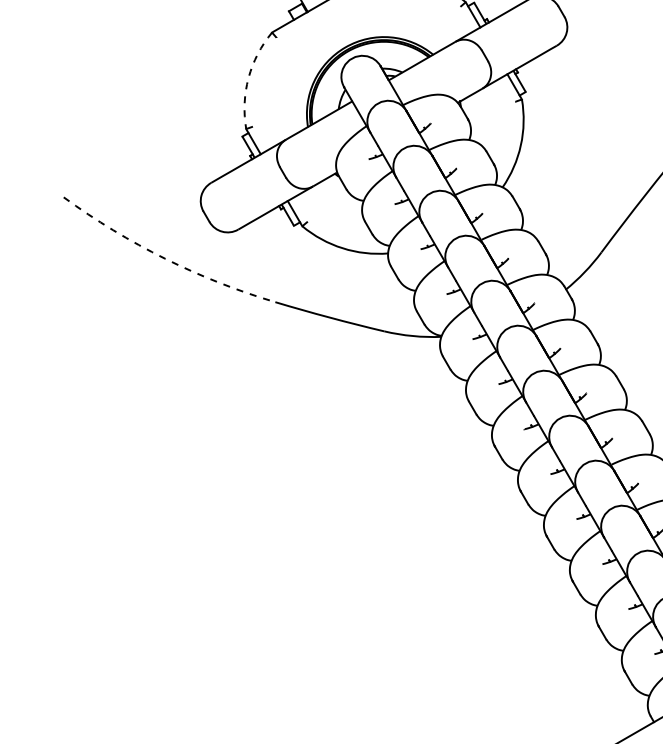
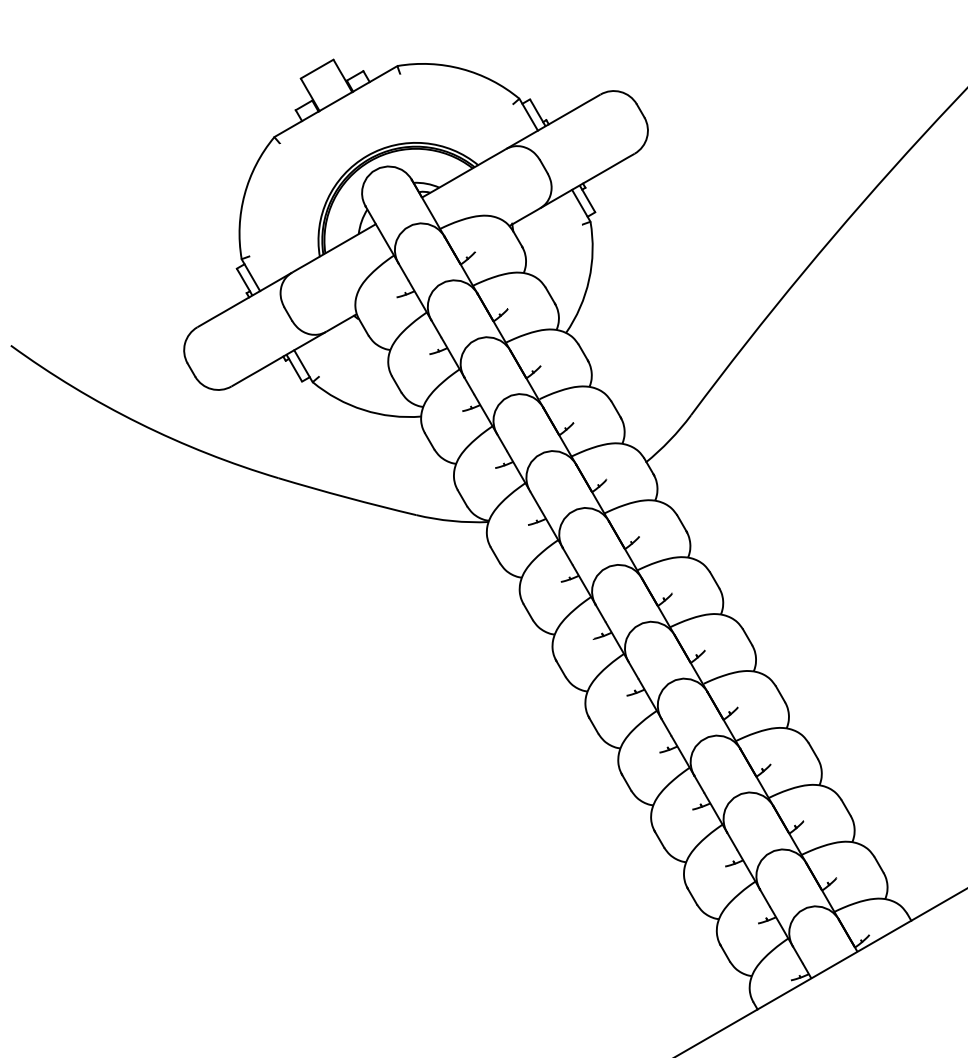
arc: (248, 77) -> (244, 194), dashed -> solid
arc: (165, 258) -> (139, 423), dashed -> solid

